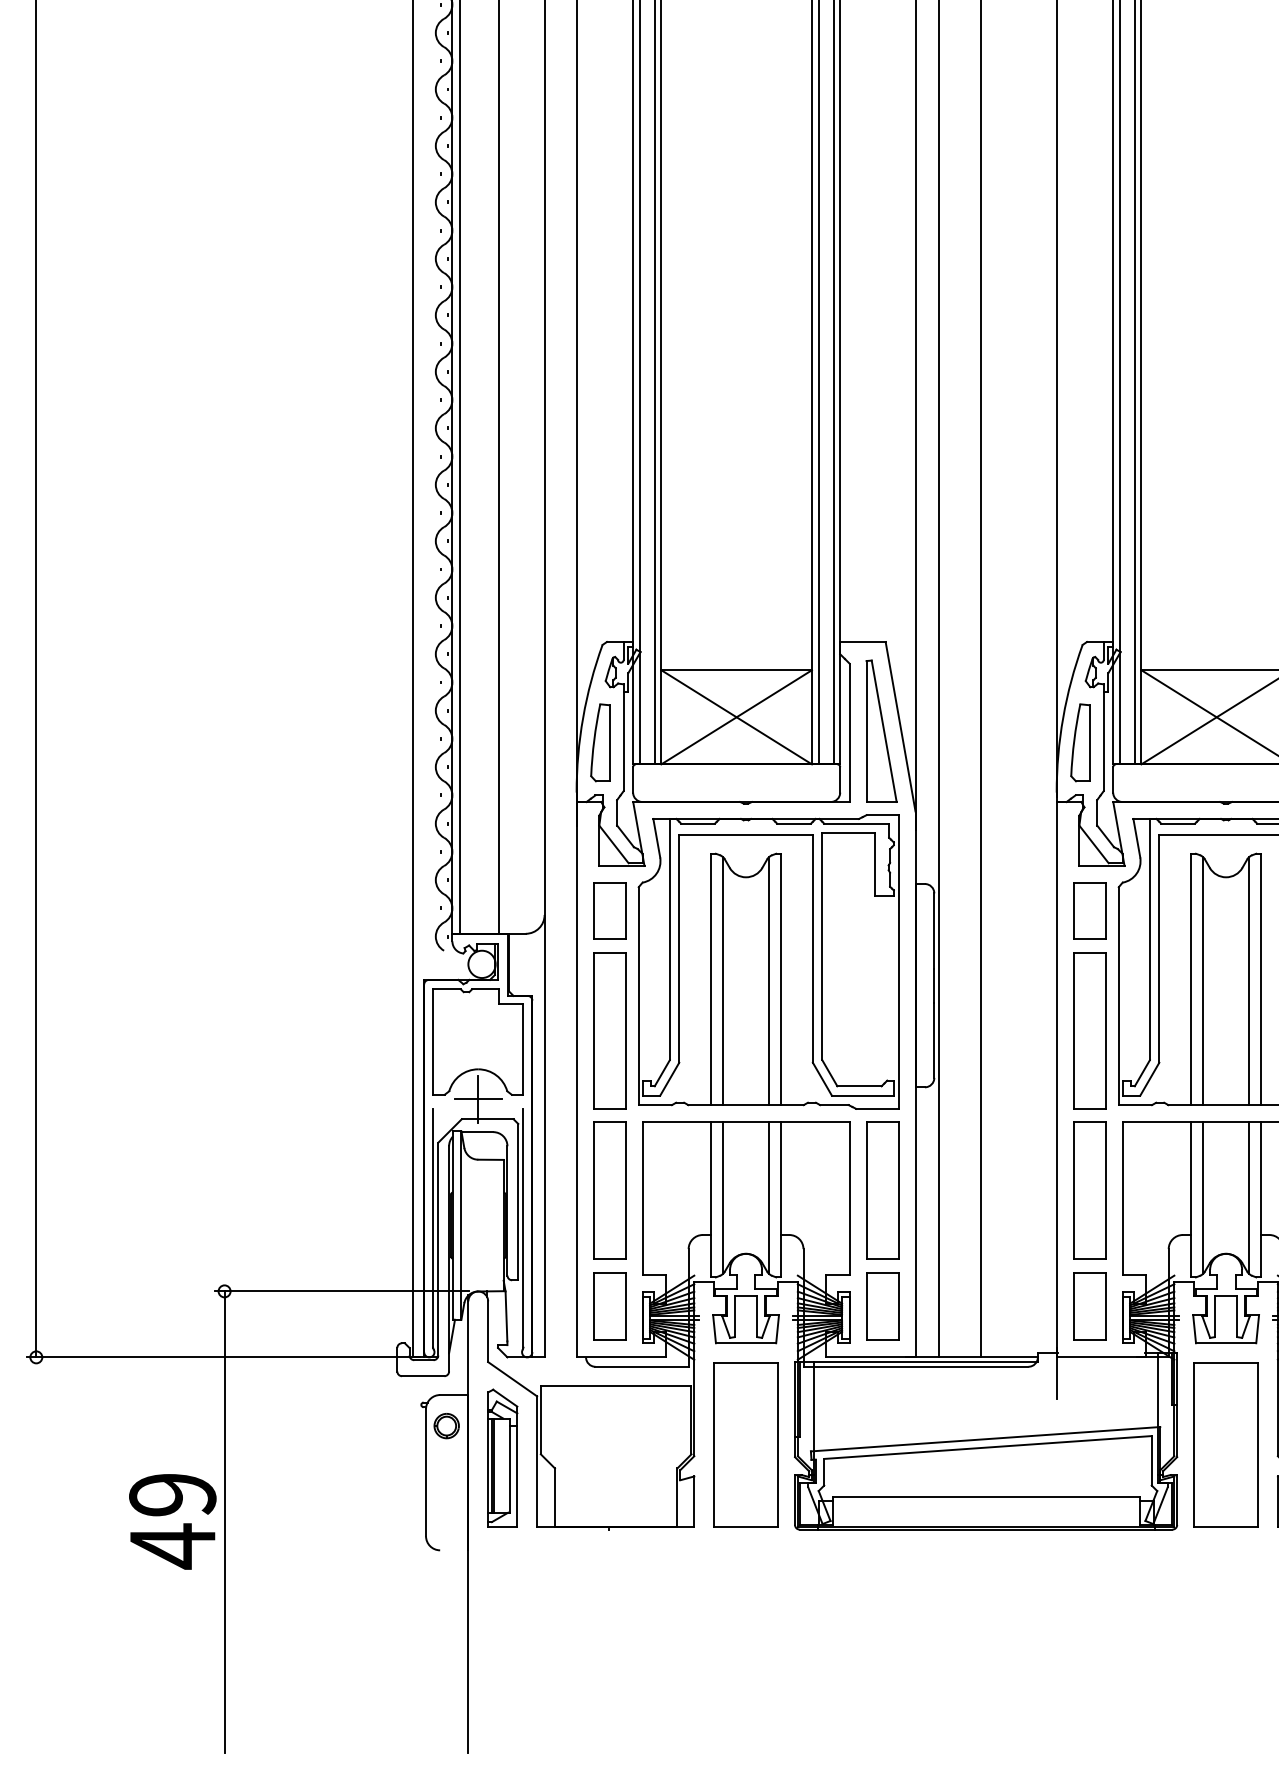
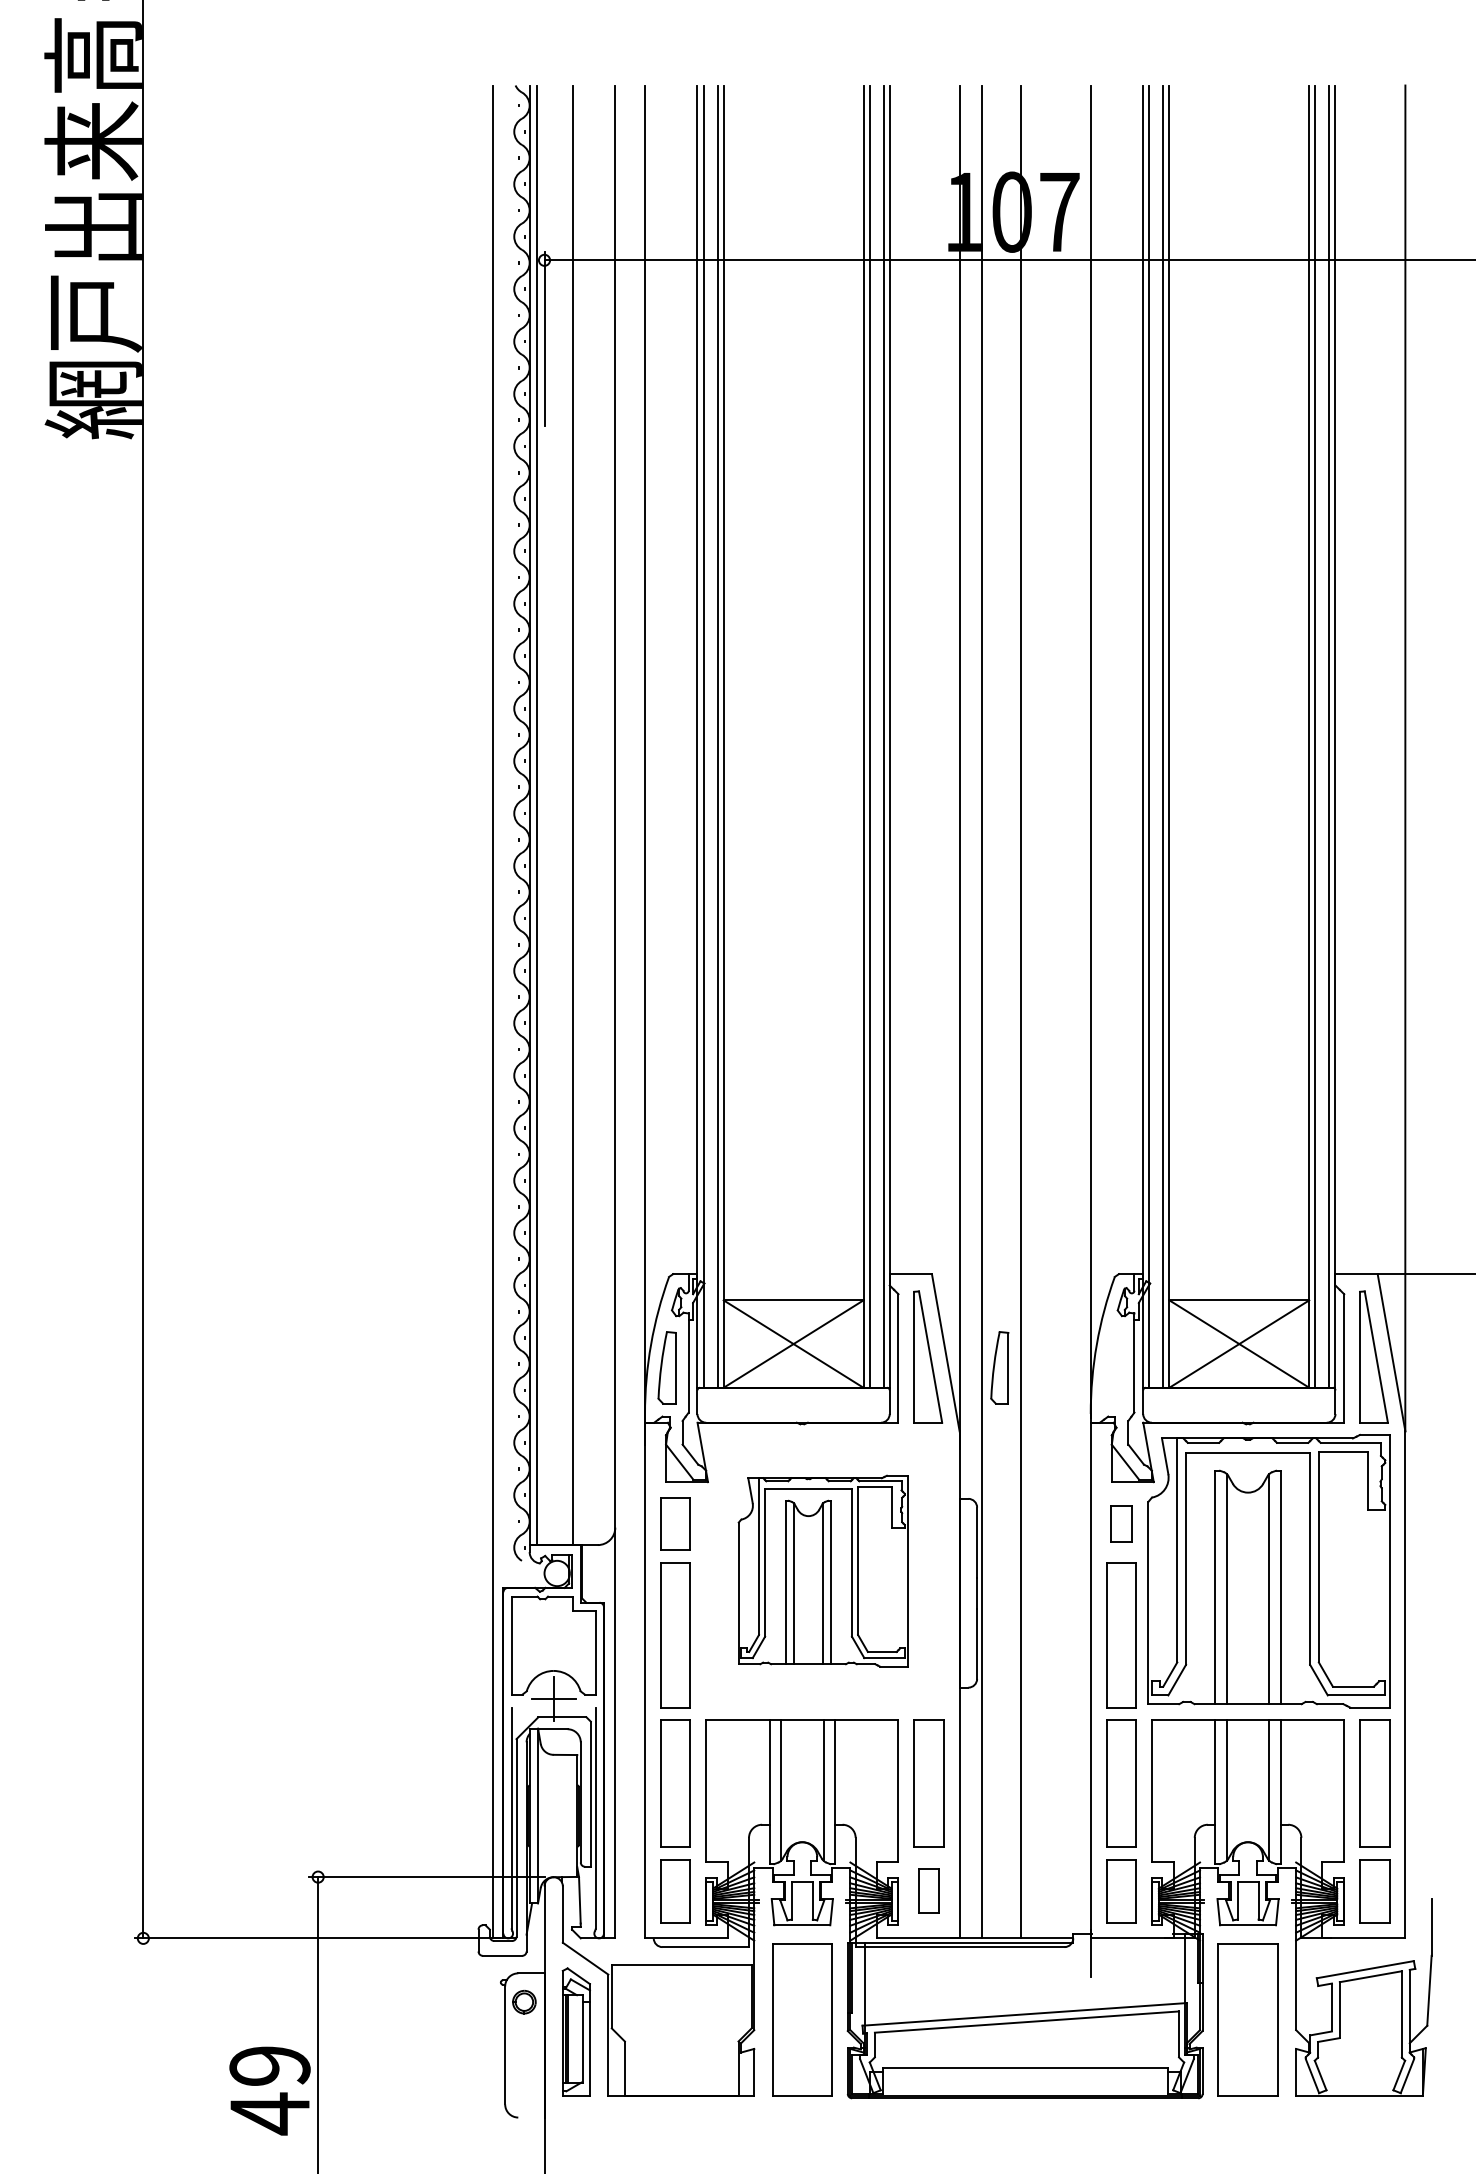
part: (1080, 742) -> (999, 1367), moved
part: (1089, 910) -> (1121, 1523), size x0.7
part: (767, 961) -> (822, 1570), size x0.7
part: (881, 1306) -> (928, 1891), size x0.7

